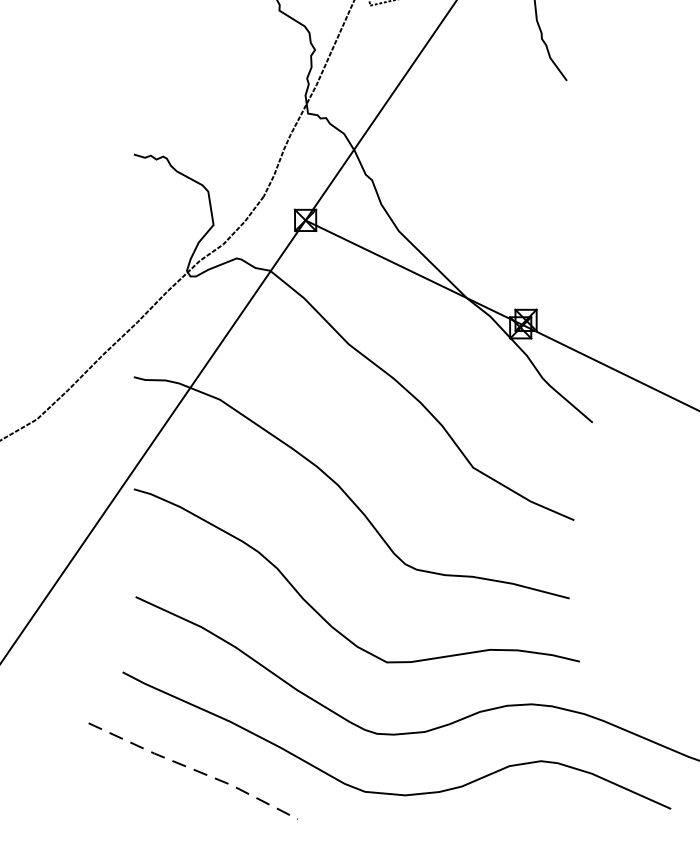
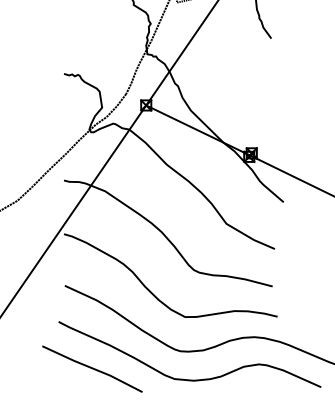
line: (195, 769) -> (93, 368), dashed -> solid

